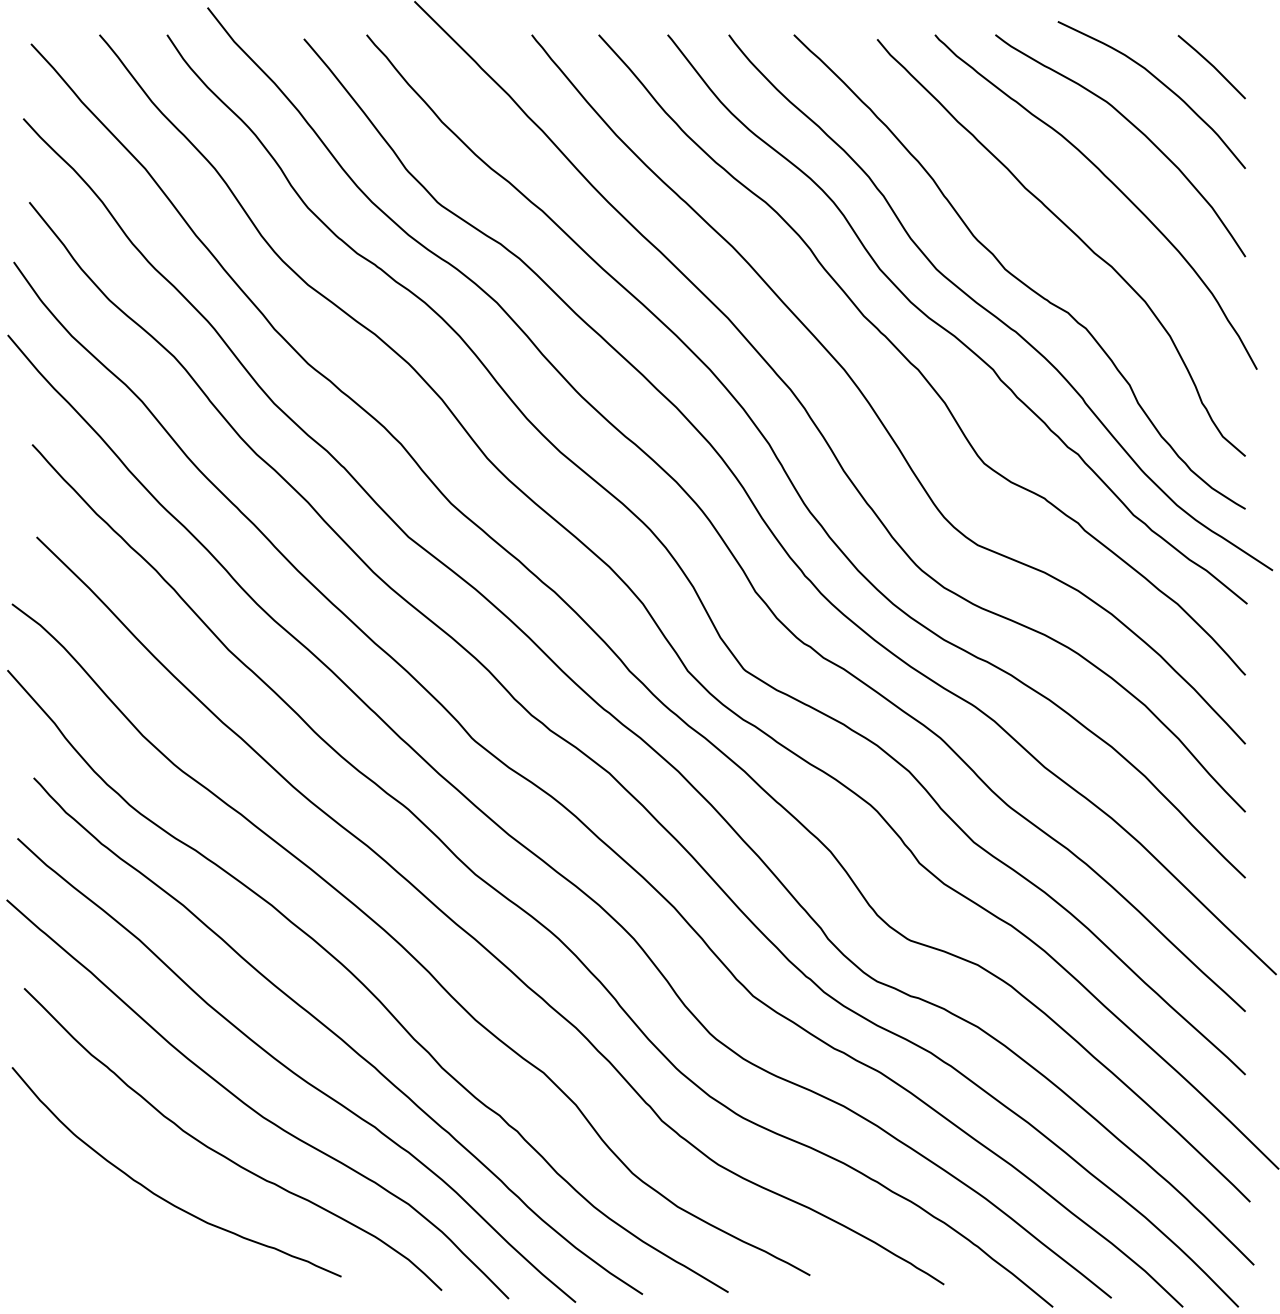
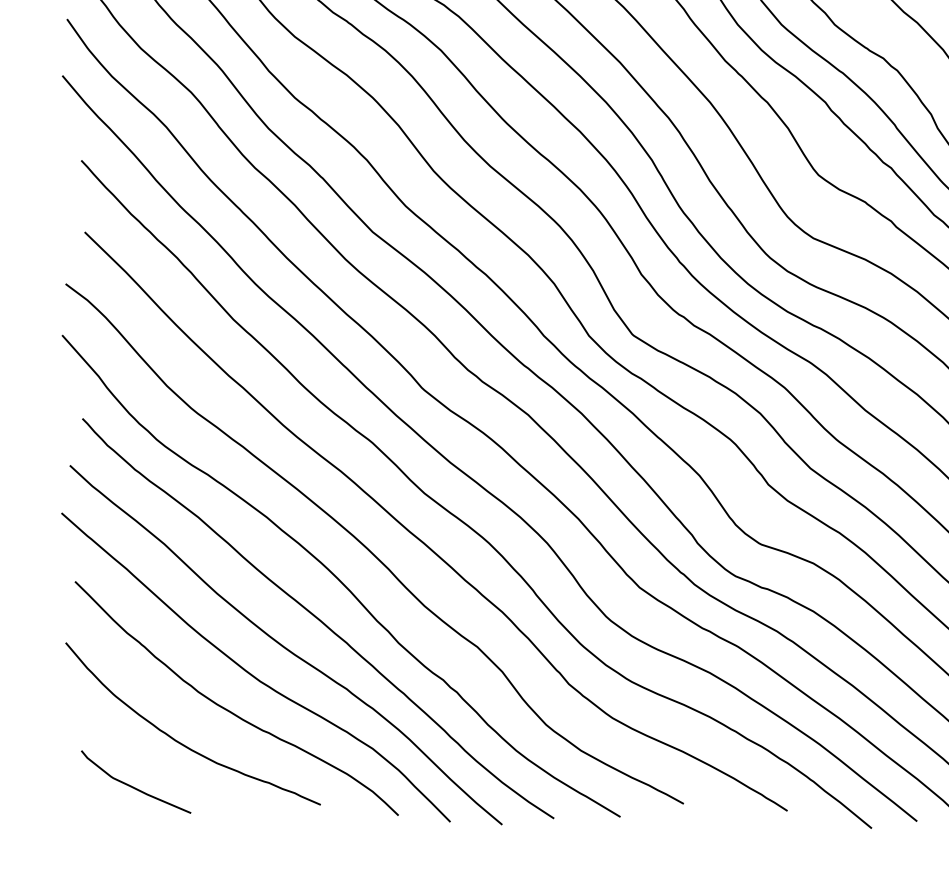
curve: (102, 1254) -> (135, 787), added

